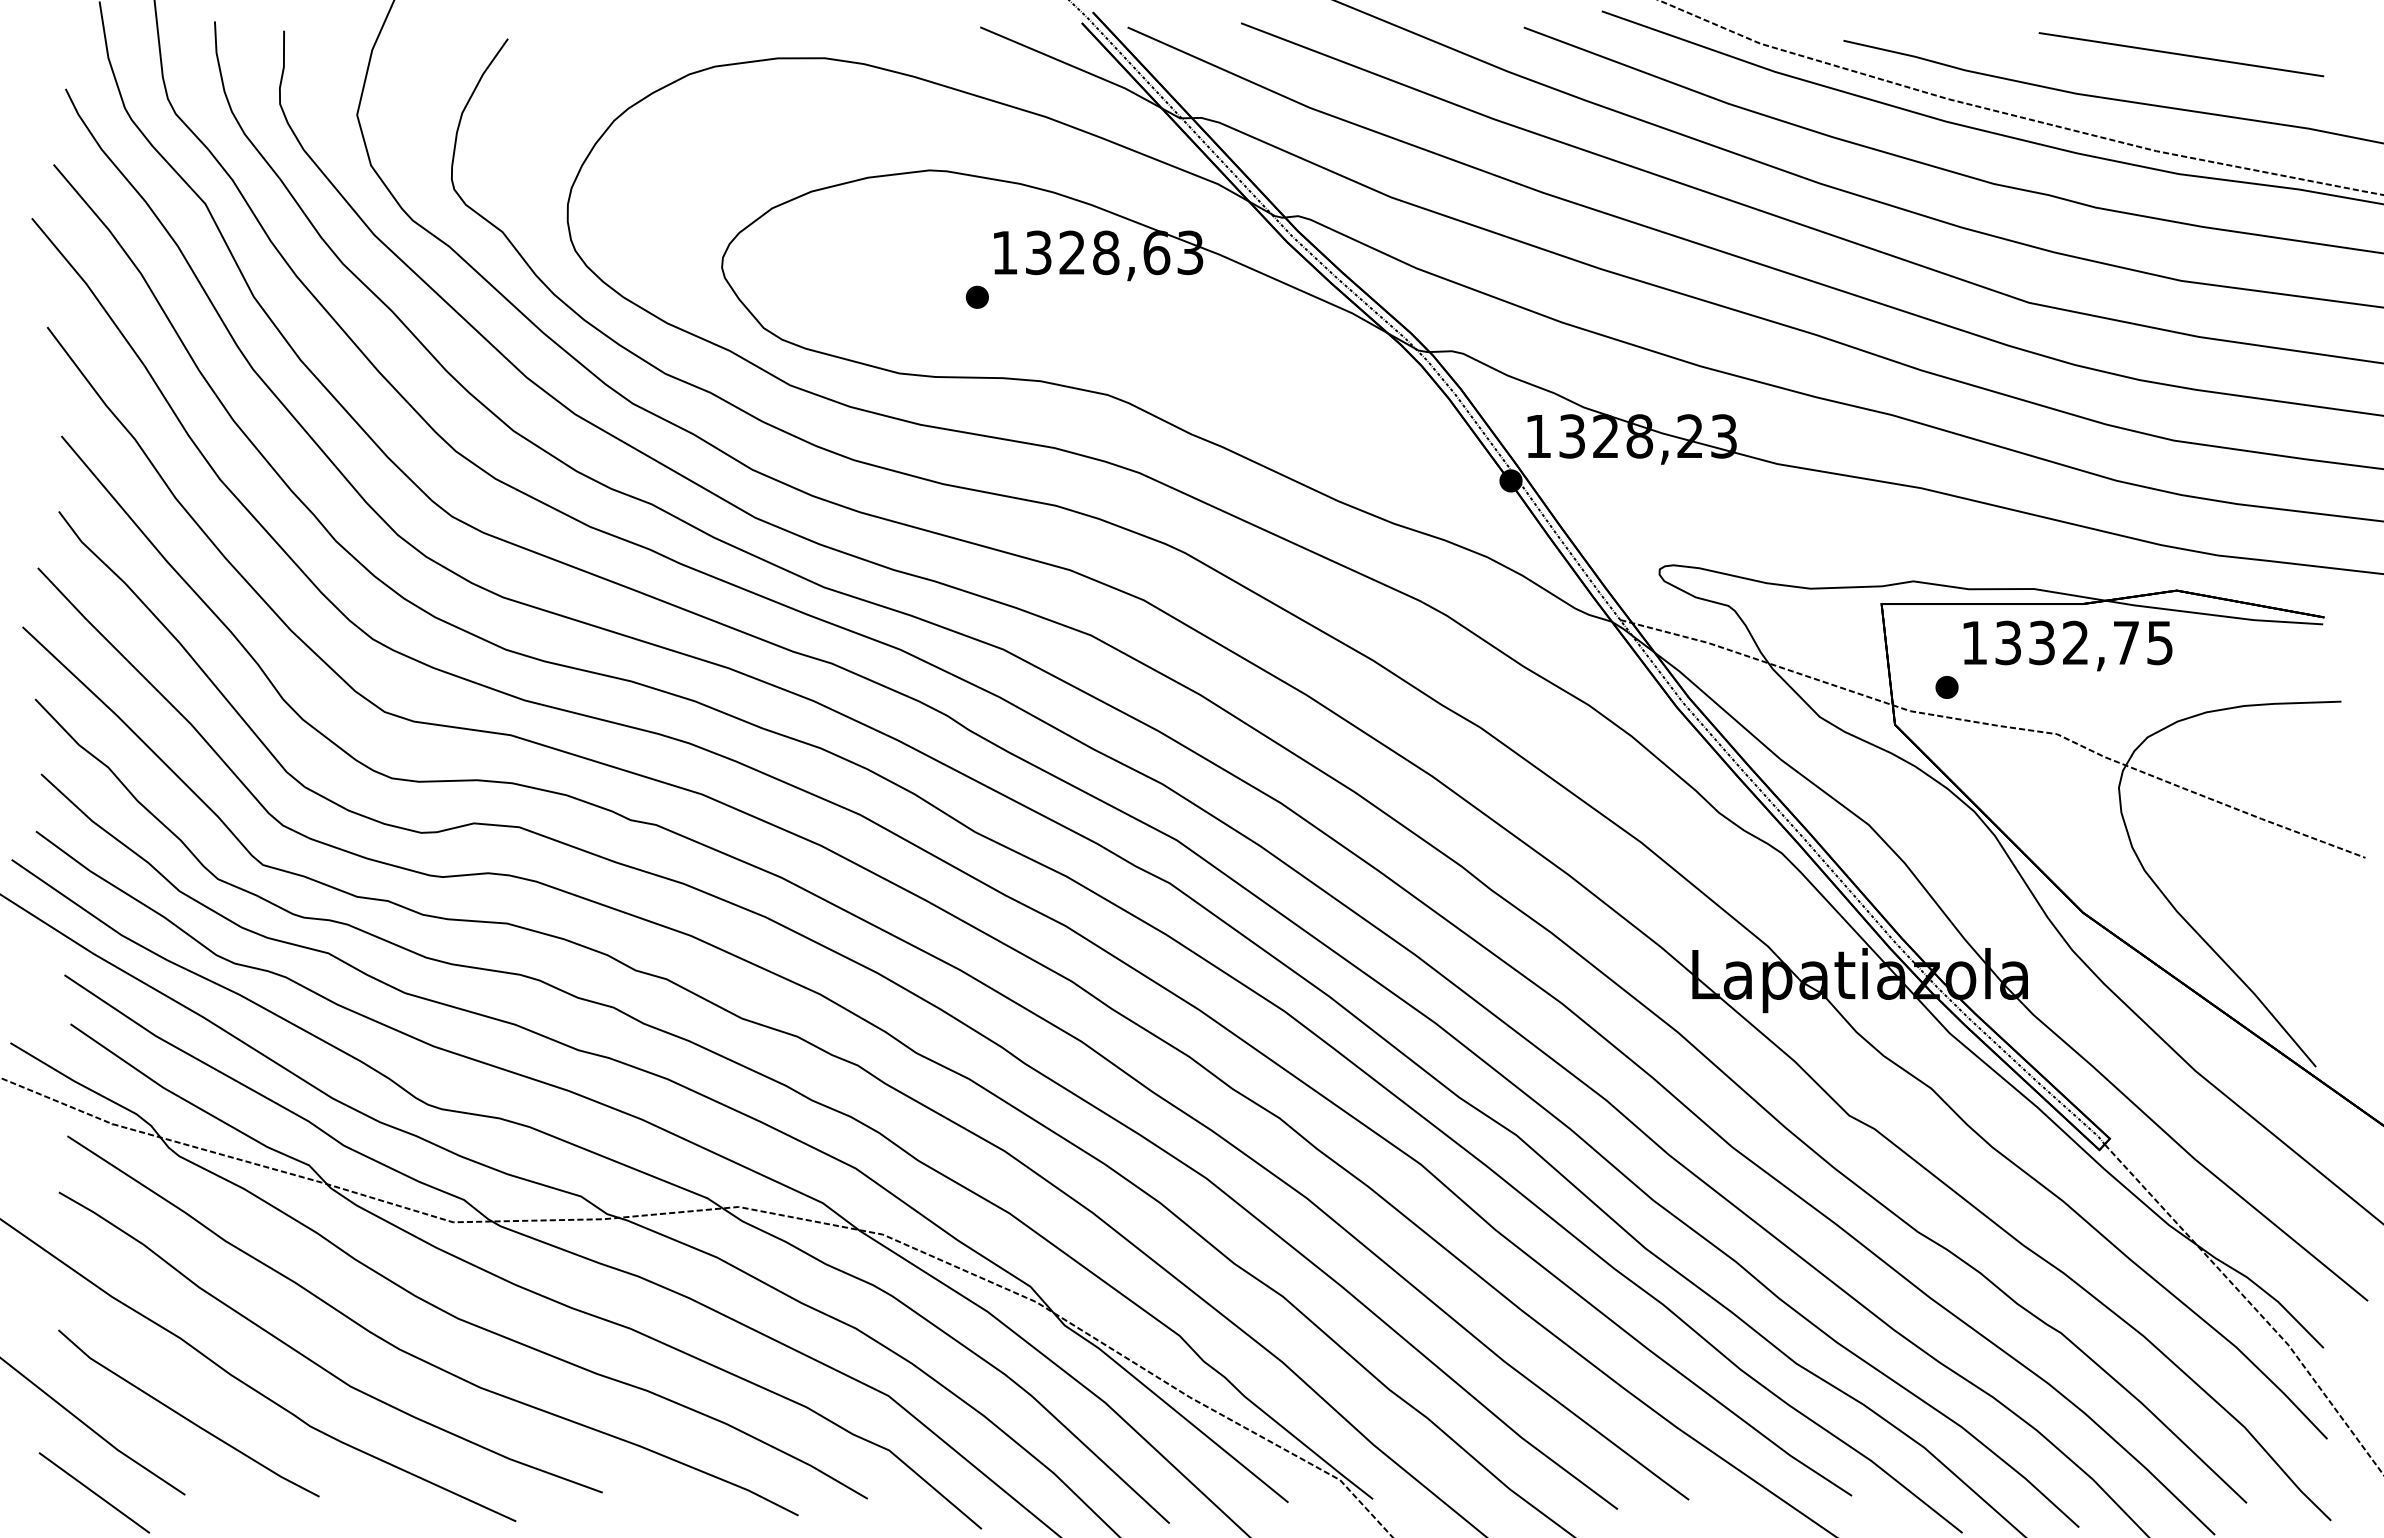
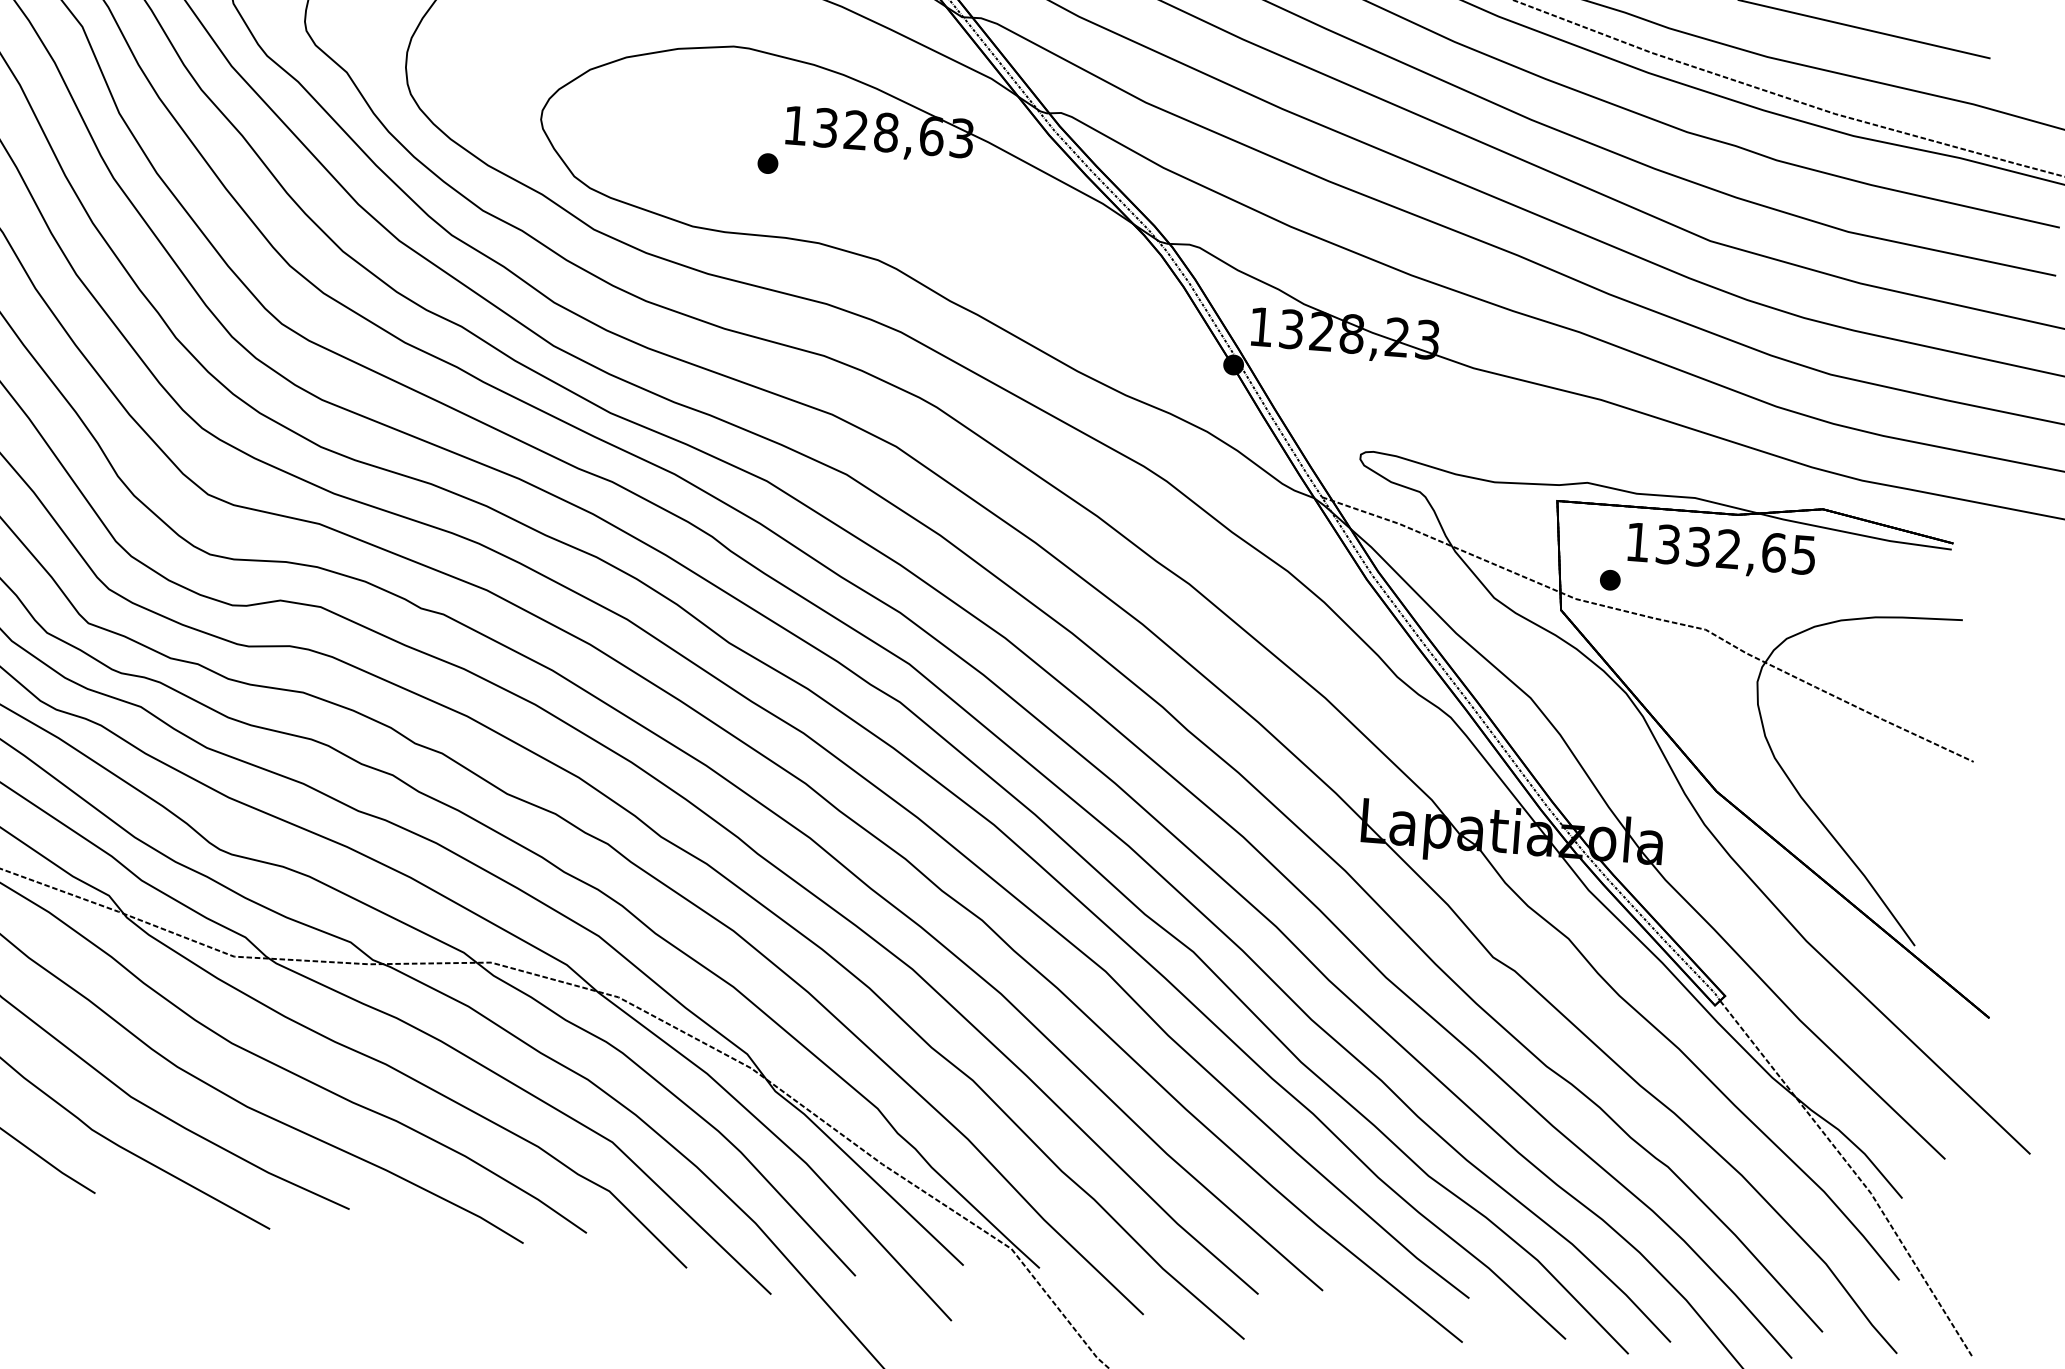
text: (2126, 642) -> (1774, 552), 1332,75 -> 1332,65

